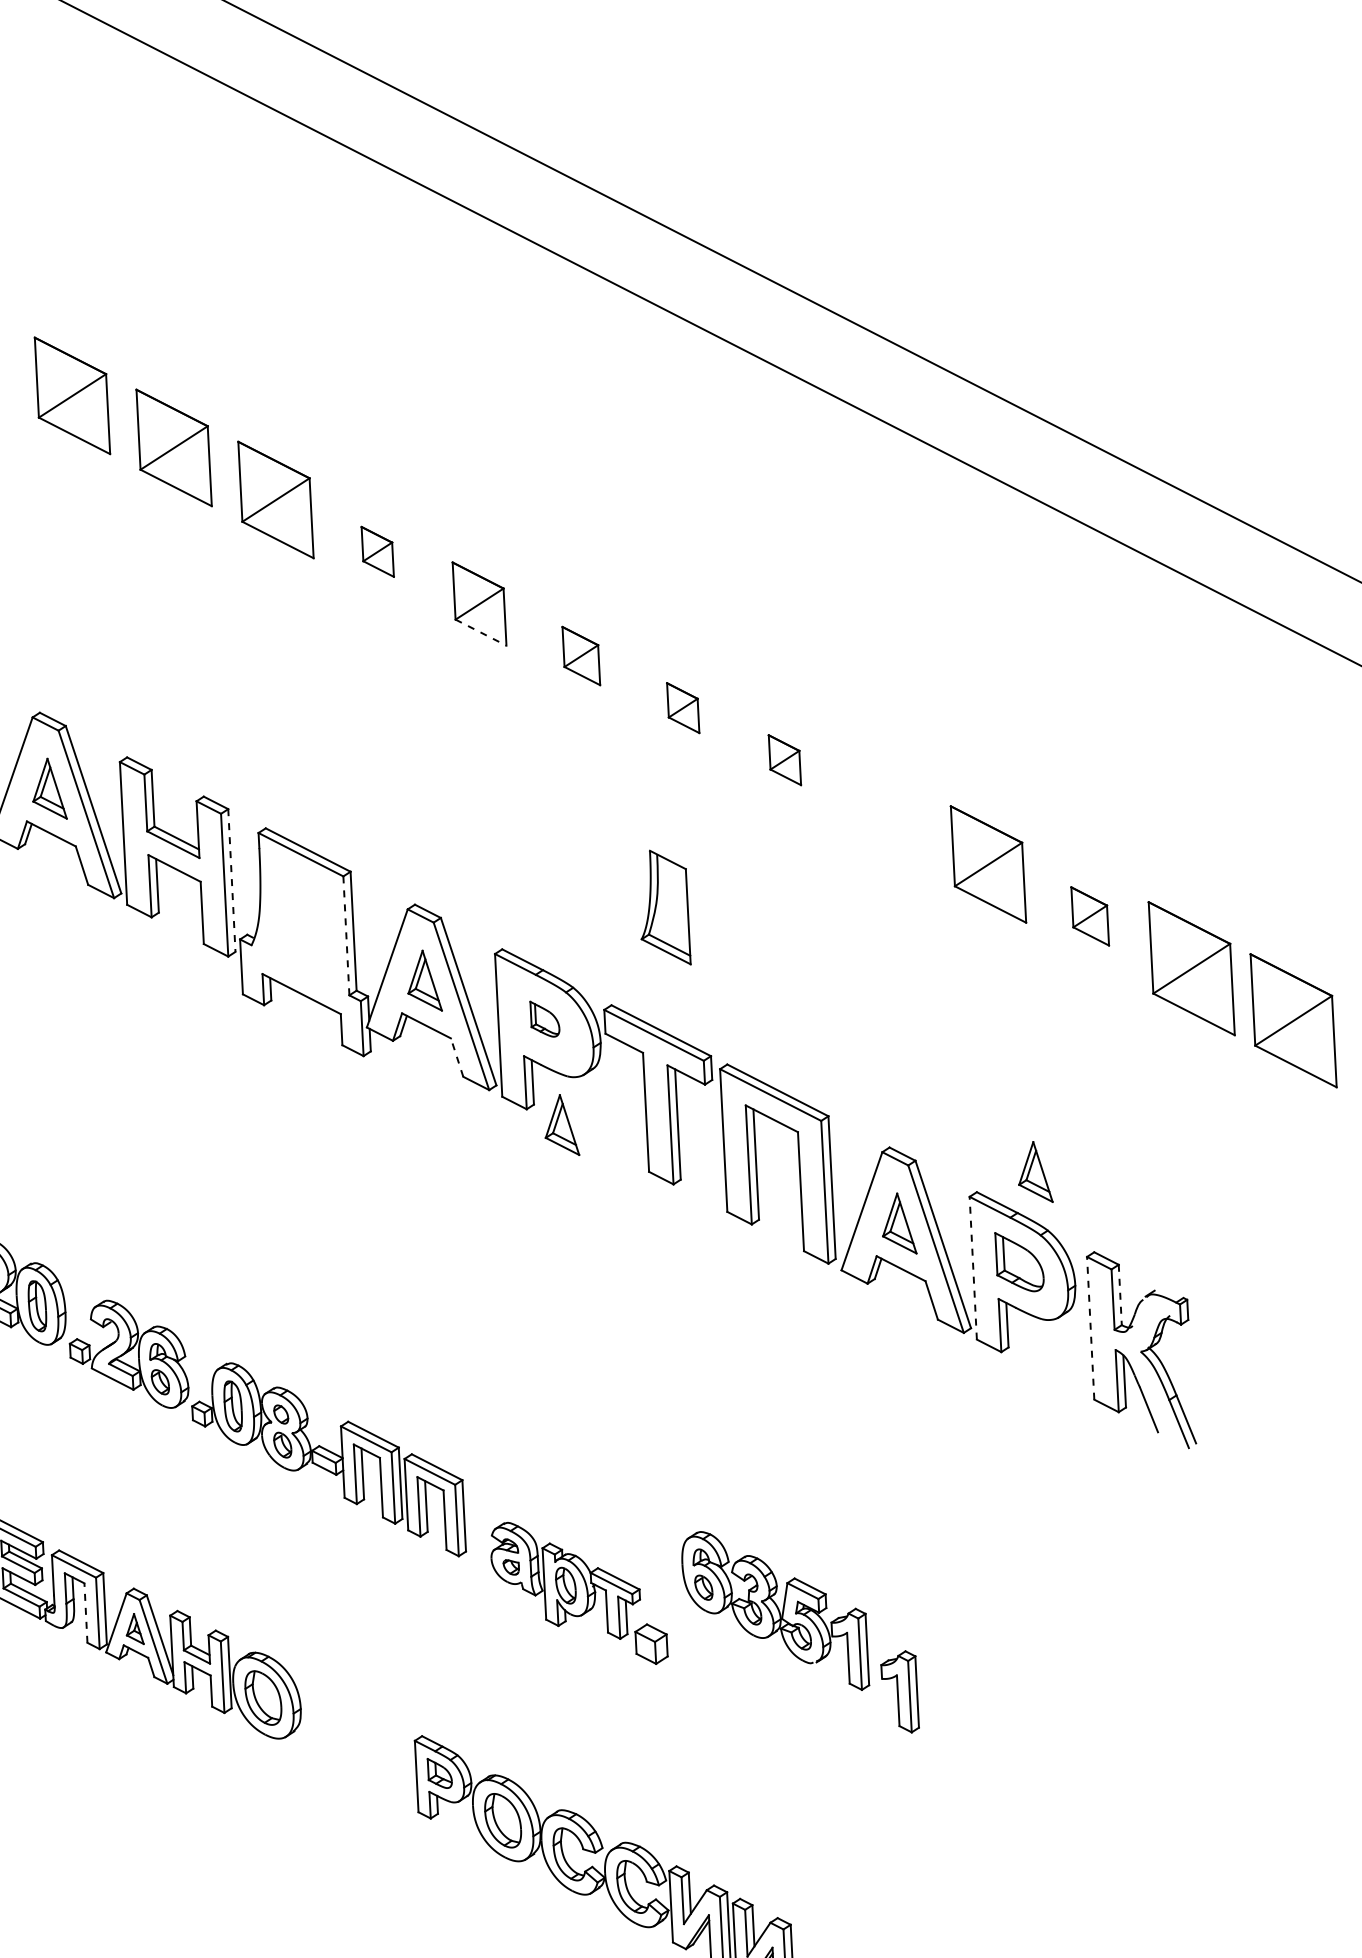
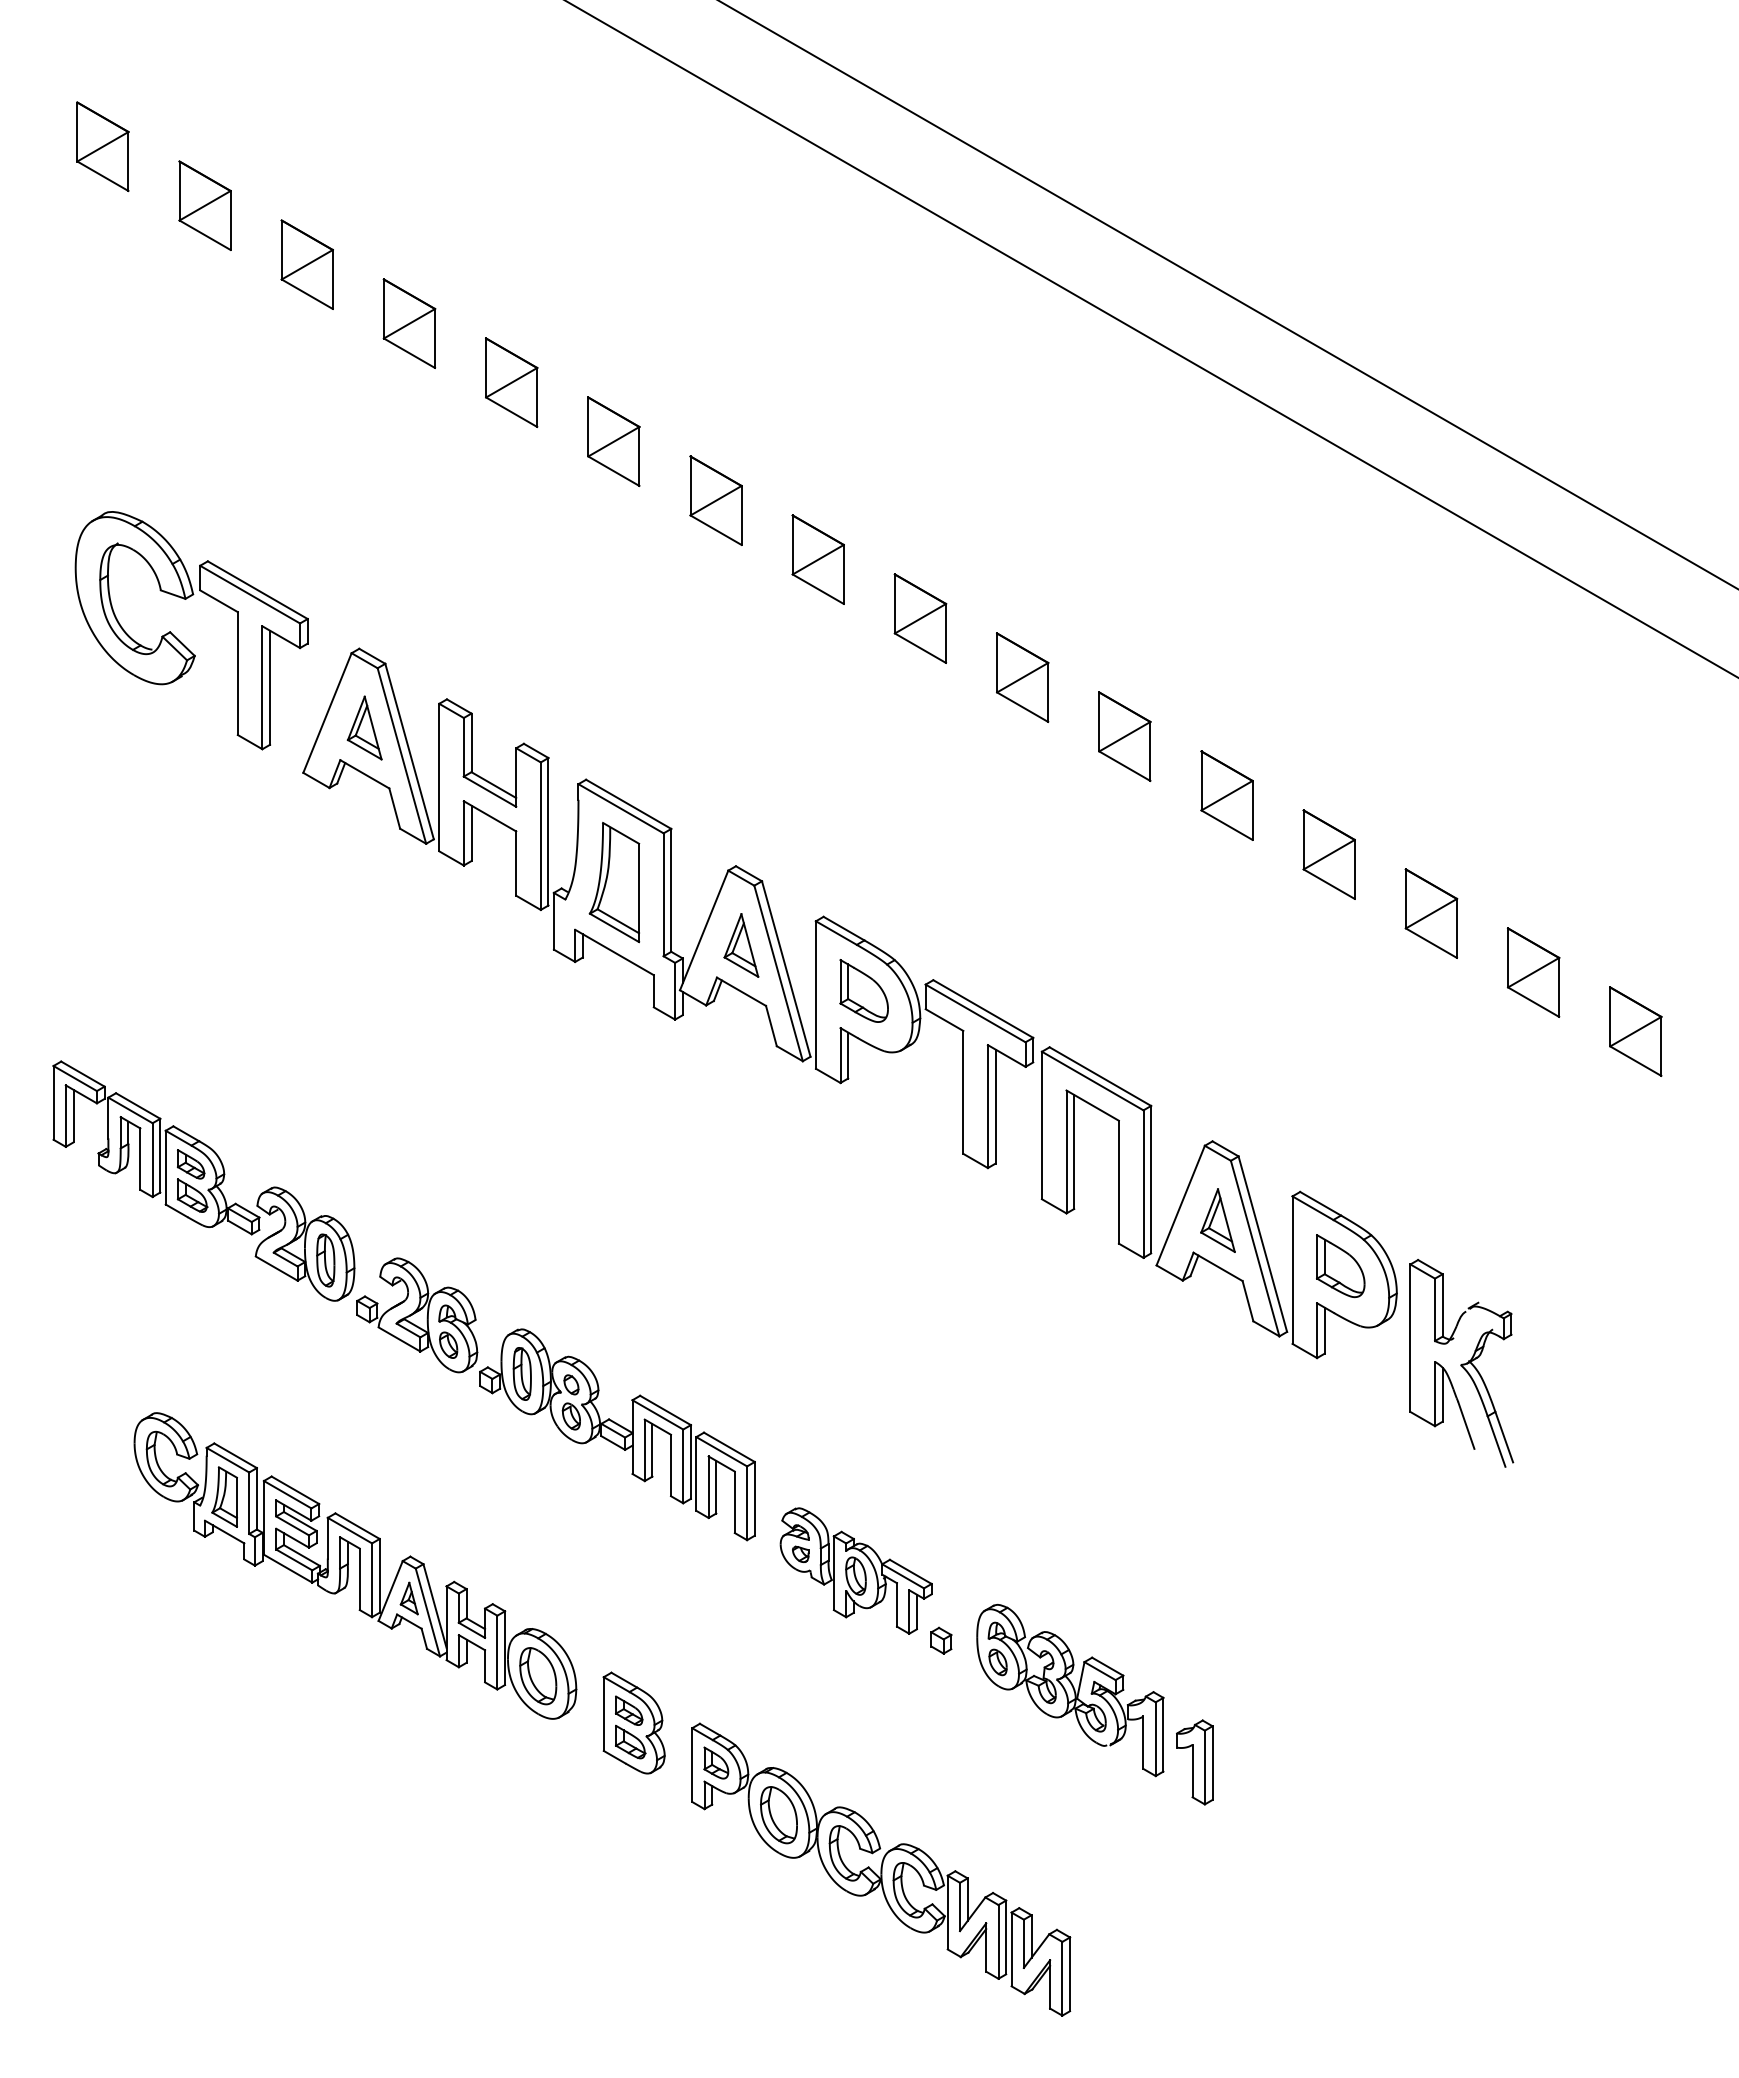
part: (72, 395) -> (409, 323), size x0.71
part: (174, 447) -> (511, 382), size x0.71
part: (275, 499) -> (613, 441), size x0.71
part: (377, 551) -> (715, 500), size x1.67
line: (481, 632) -> (818, 589), dashed -> solid
part: (581, 655) -> (920, 618), size x1.43
part: (682, 708) -> (1022, 677), size x1.67
part: (784, 760) -> (1124, 736), size x1.67
part: (886, 812) -> (1226, 795), added
part: (987, 864) -> (1328, 854), size x0.71
line: (231, 880) -> (548, 831), dashed -> solid
part: (663, 907) -> (614, 882), moved
part: (1090, 916) -> (1431, 913), size x1.43
line: (346, 936) -> (663, 895), dashed -> solid
part: (1191, 968) -> (1533, 972), size x0.62
part: (544, 1018) -> (863, 990), size x1.67
part: (1293, 1020) -> (1635, 1031), size x0.62
line: (457, 1058) -> (771, 1026), dashed -> solid
part: (561, 1125) -> (875, 1101), removed
part: (1034, 1172) -> (1360, 1174), removed
line: (973, 1268) -> (1292, 1270), dashed -> solid
line: (1120, 1295) -> (1442, 1305), dashed -> solid
line: (1090, 1328) -> (1410, 1338), dashed -> solid
part: (775, 1611) -> (1070, 1690), moved
line: (85, 1613) -> (359, 1579), dashed -> solid
part: (651, 1643) -> (941, 1640), size x0.62
part: (899, 1692) -> (1194, 1762), moved
part: (357, 1738) -> (633, 1722), added

